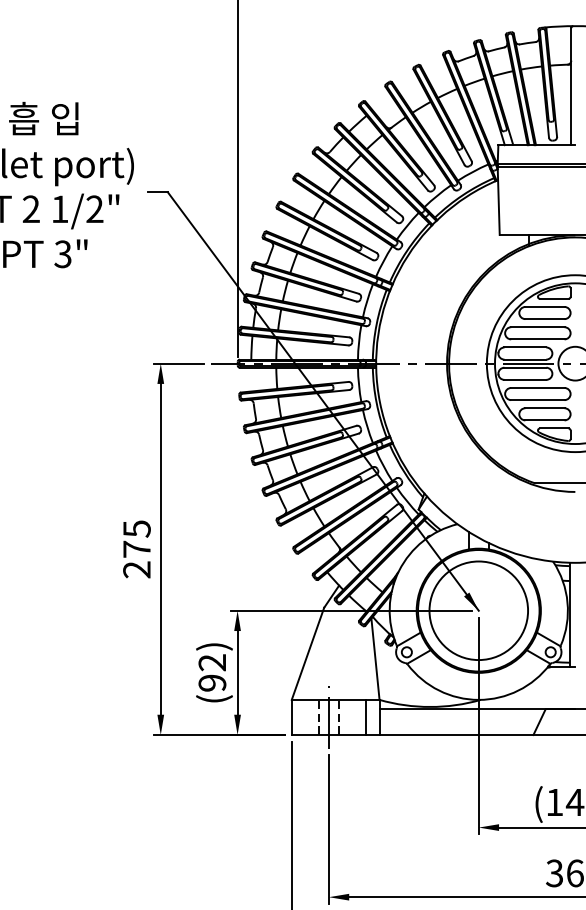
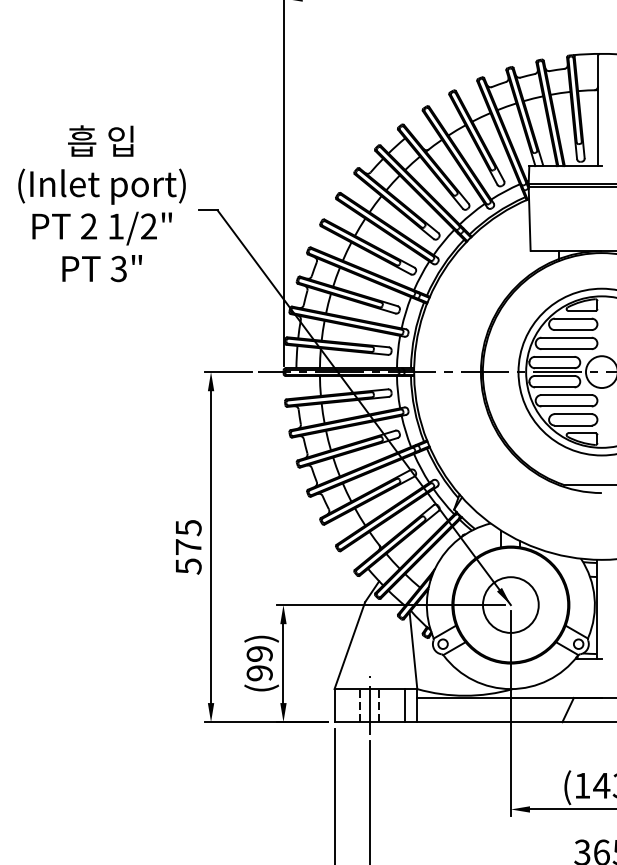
text: (136, 569) -> (188, 566), 275 -> 575
circle: (478, 610) -> (510, 604), size x0.6
text: (212, 662) -> (259, 653), (92) -> (99)

